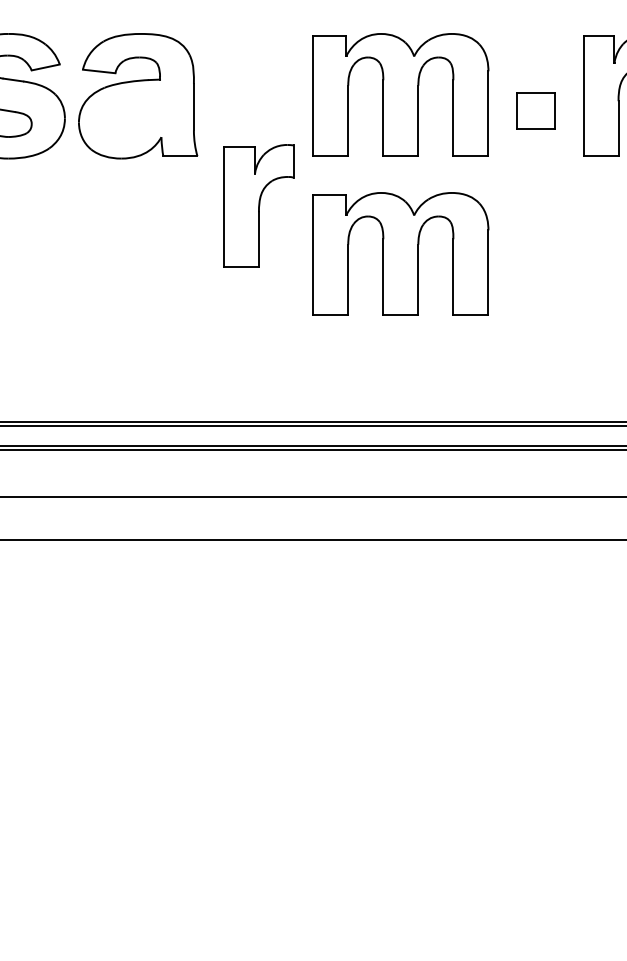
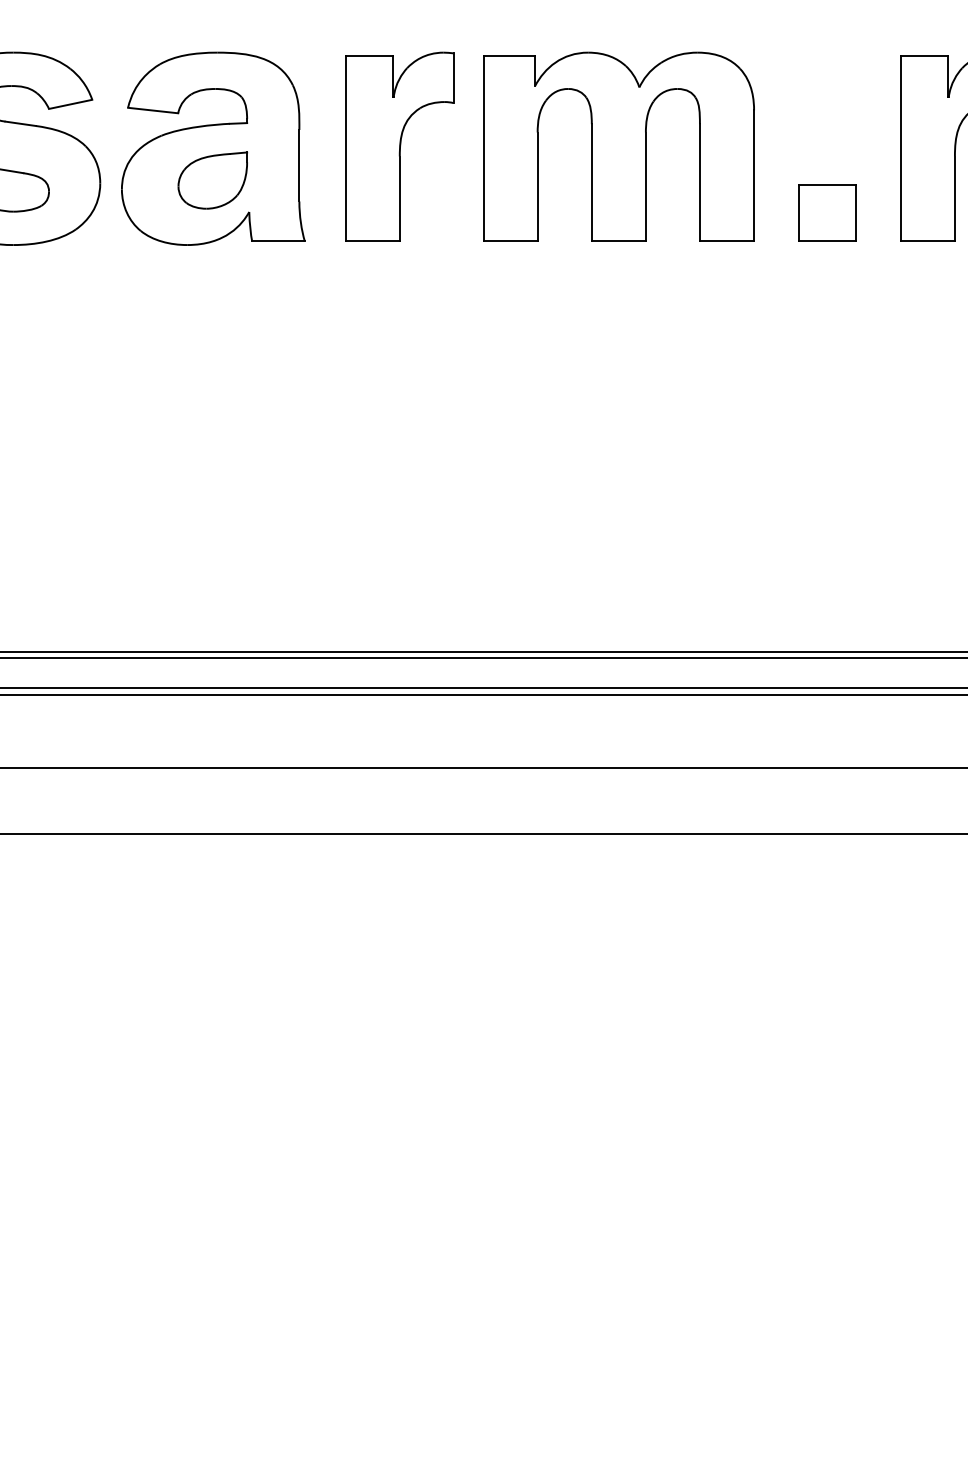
part: (535, 110) -> (826, 212), moved
part: (137, 116) -> (212, 180), added
part: (258, 205) -> (399, 146), moved
part: (400, 253) -> (618, 391), removed

